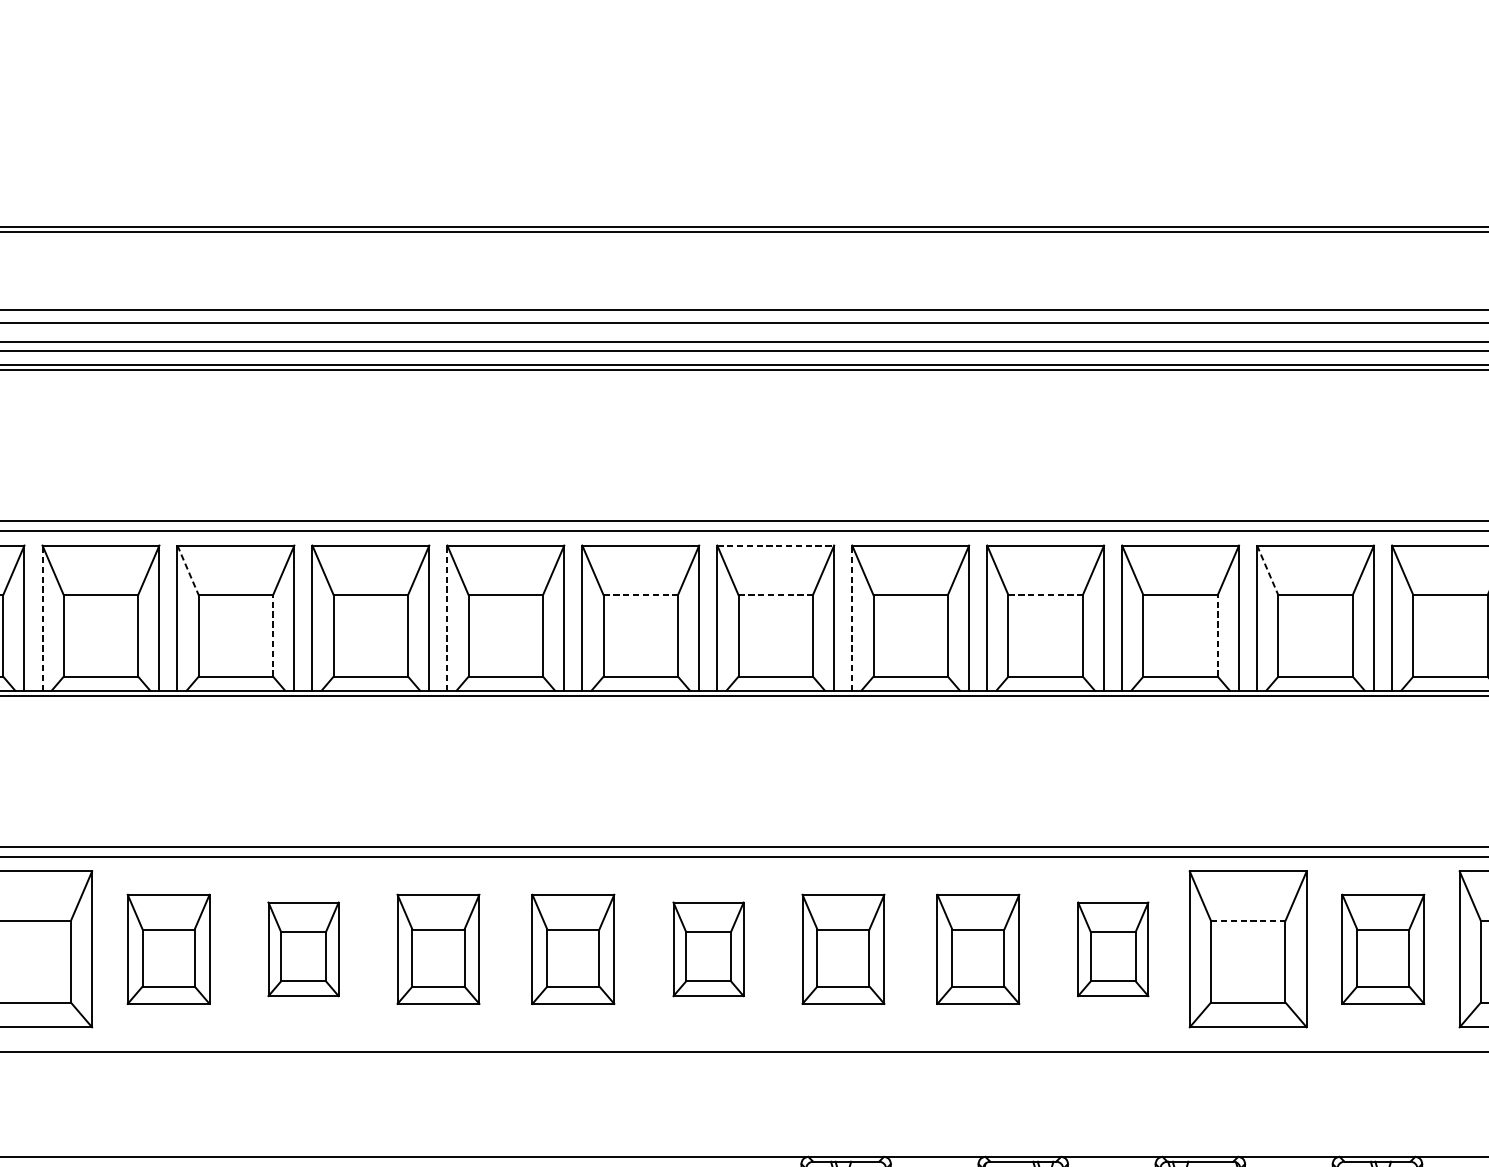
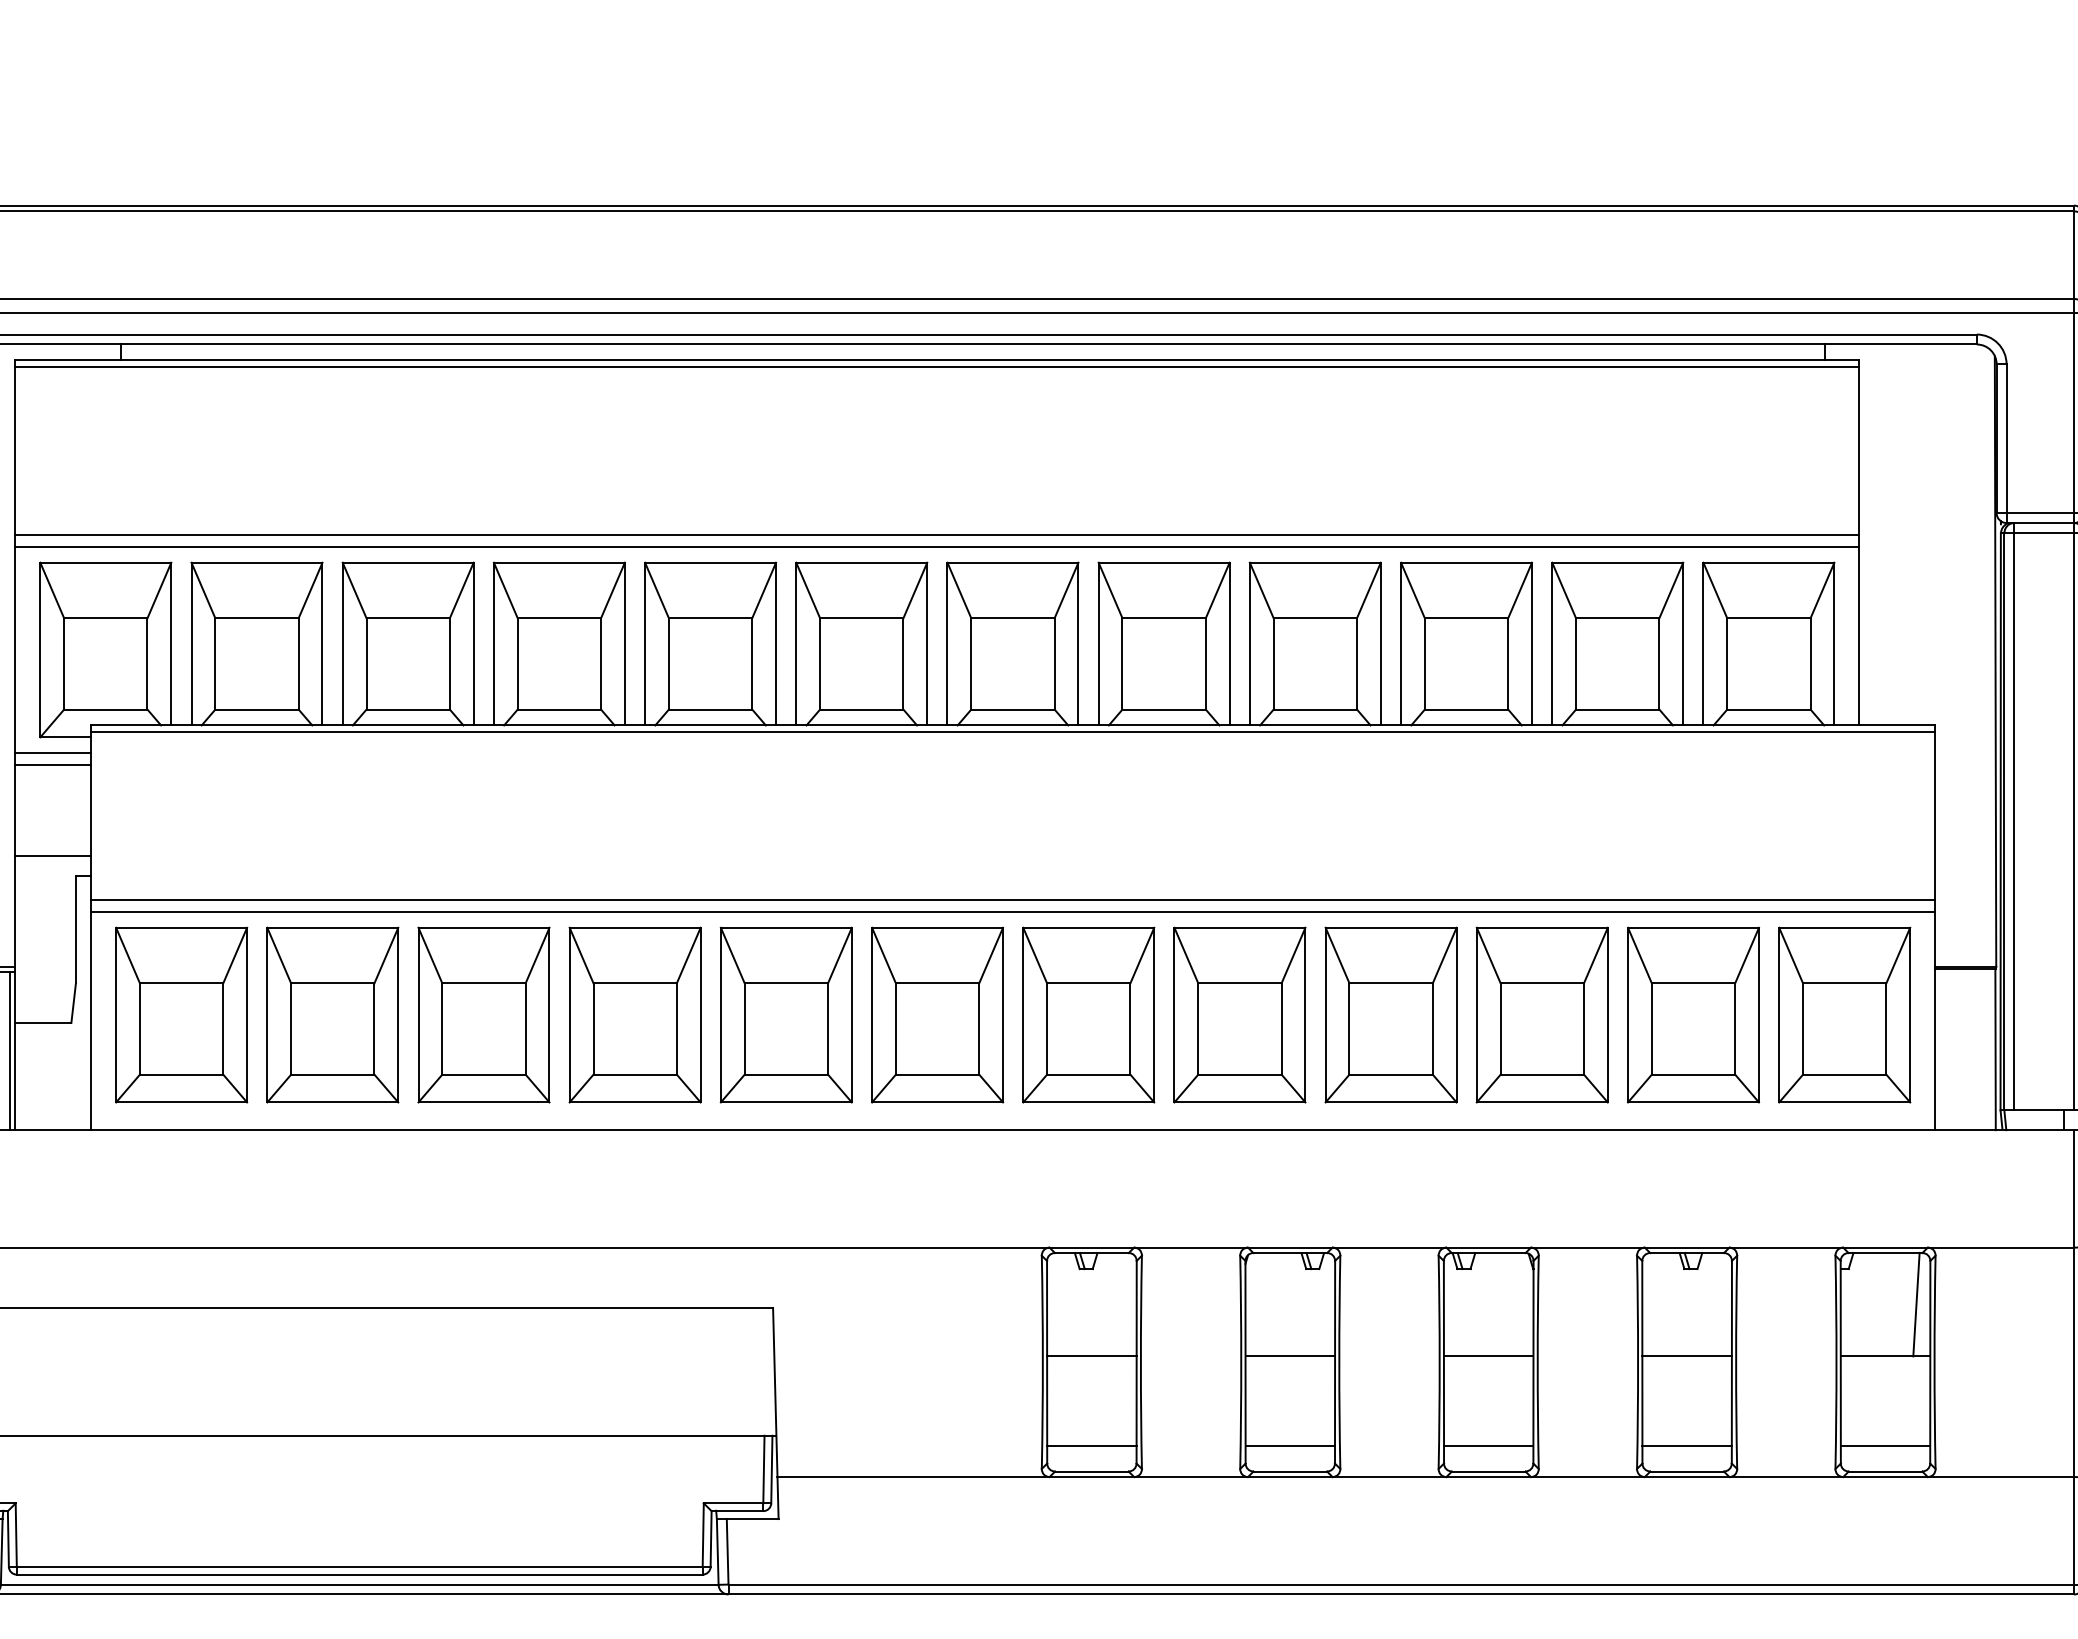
line: (776, 545) -> (1013, 562), dashed -> solid
line: (187, 570) -> (354, 590), dashed -> solid
line: (1268, 570) -> (1564, 590), dashed -> solid
line: (640, 595) -> (861, 618), dashed -> solid
line: (775, 595) -> (1012, 618), dashed -> solid
line: (1045, 595) -> (1315, 618), dashed -> solid
line: (42, 617) -> (191, 643), dashed -> solid
line: (447, 617) -> (645, 643), dashed -> solid
line: (852, 617) -> (1098, 643), dashed -> solid
line: (272, 635) -> (449, 663), dashed -> solid
line: (1218, 635) -> (1508, 663), dashed -> solid
line: (1248, 921) -> (1542, 983), dashed -> solid
part: (168, 948) -> (332, 1014), size x1.43
part: (303, 948) -> (483, 1014), size x1.67
part: (437, 948) -> (634, 1014), size x1.43
part: (572, 948) -> (785, 1014), size x1.43
part: (708, 948) -> (937, 1014), size x1.67
part: (843, 948) -> (1088, 1014), size x1.43
part: (977, 948) -> (1239, 1014), size x1.43
part: (1112, 948) -> (1390, 1014), size x1.67
part: (1383, 948) -> (1693, 1014), size x1.43

